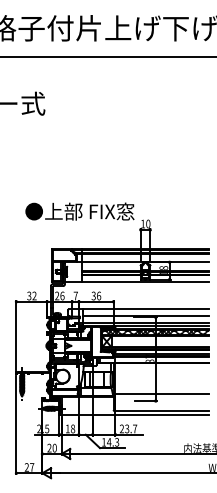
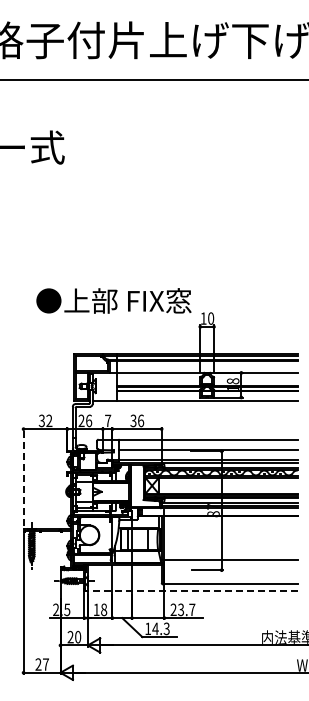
line: (16, 335) -> (23, 476), solid -> dashed
line: (134, 415) -> (191, 590), solid -> dashed

